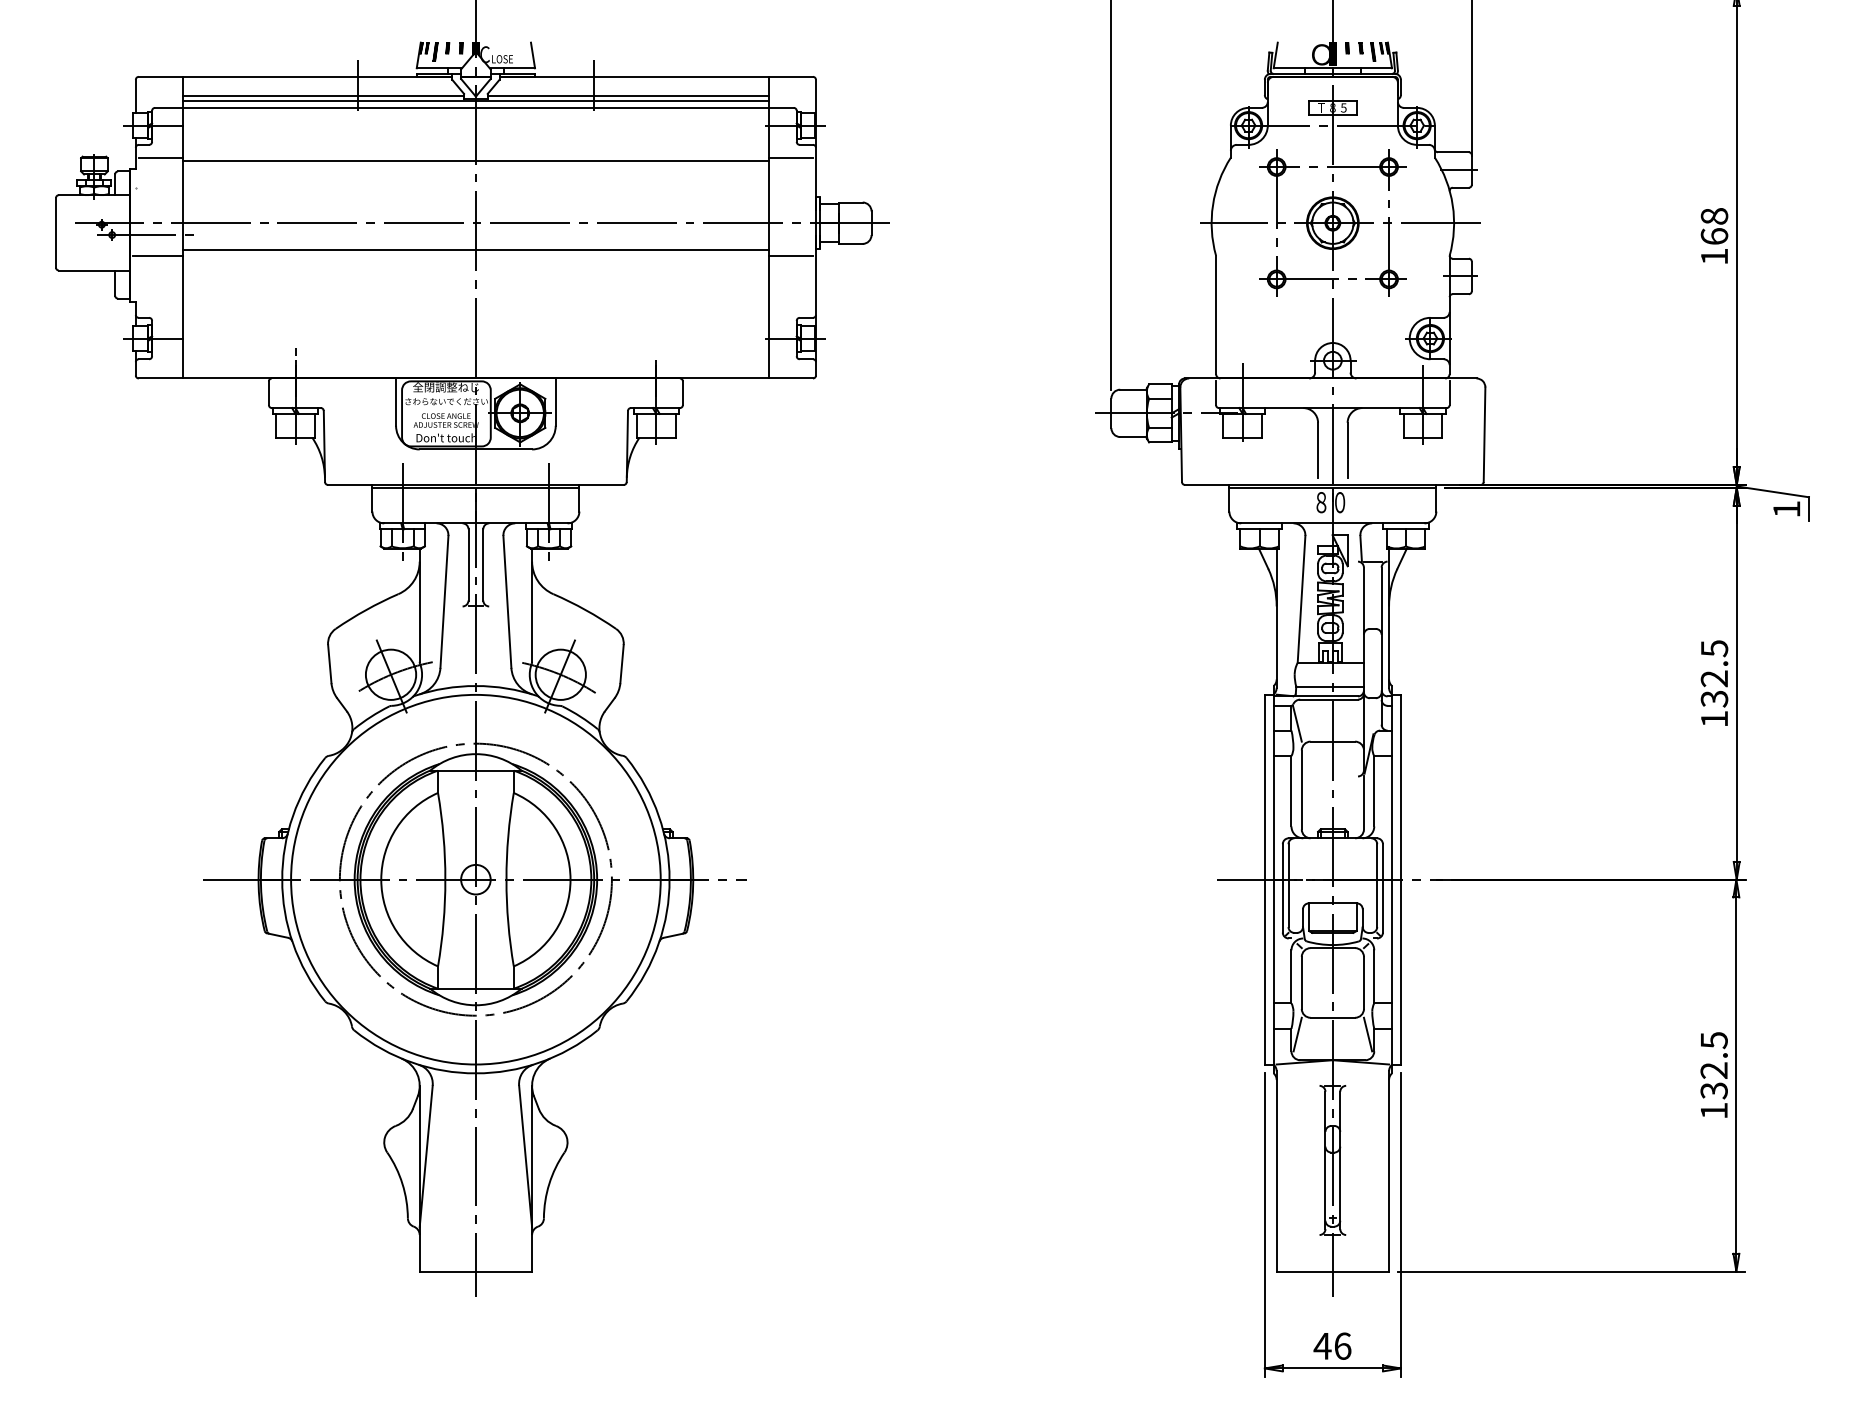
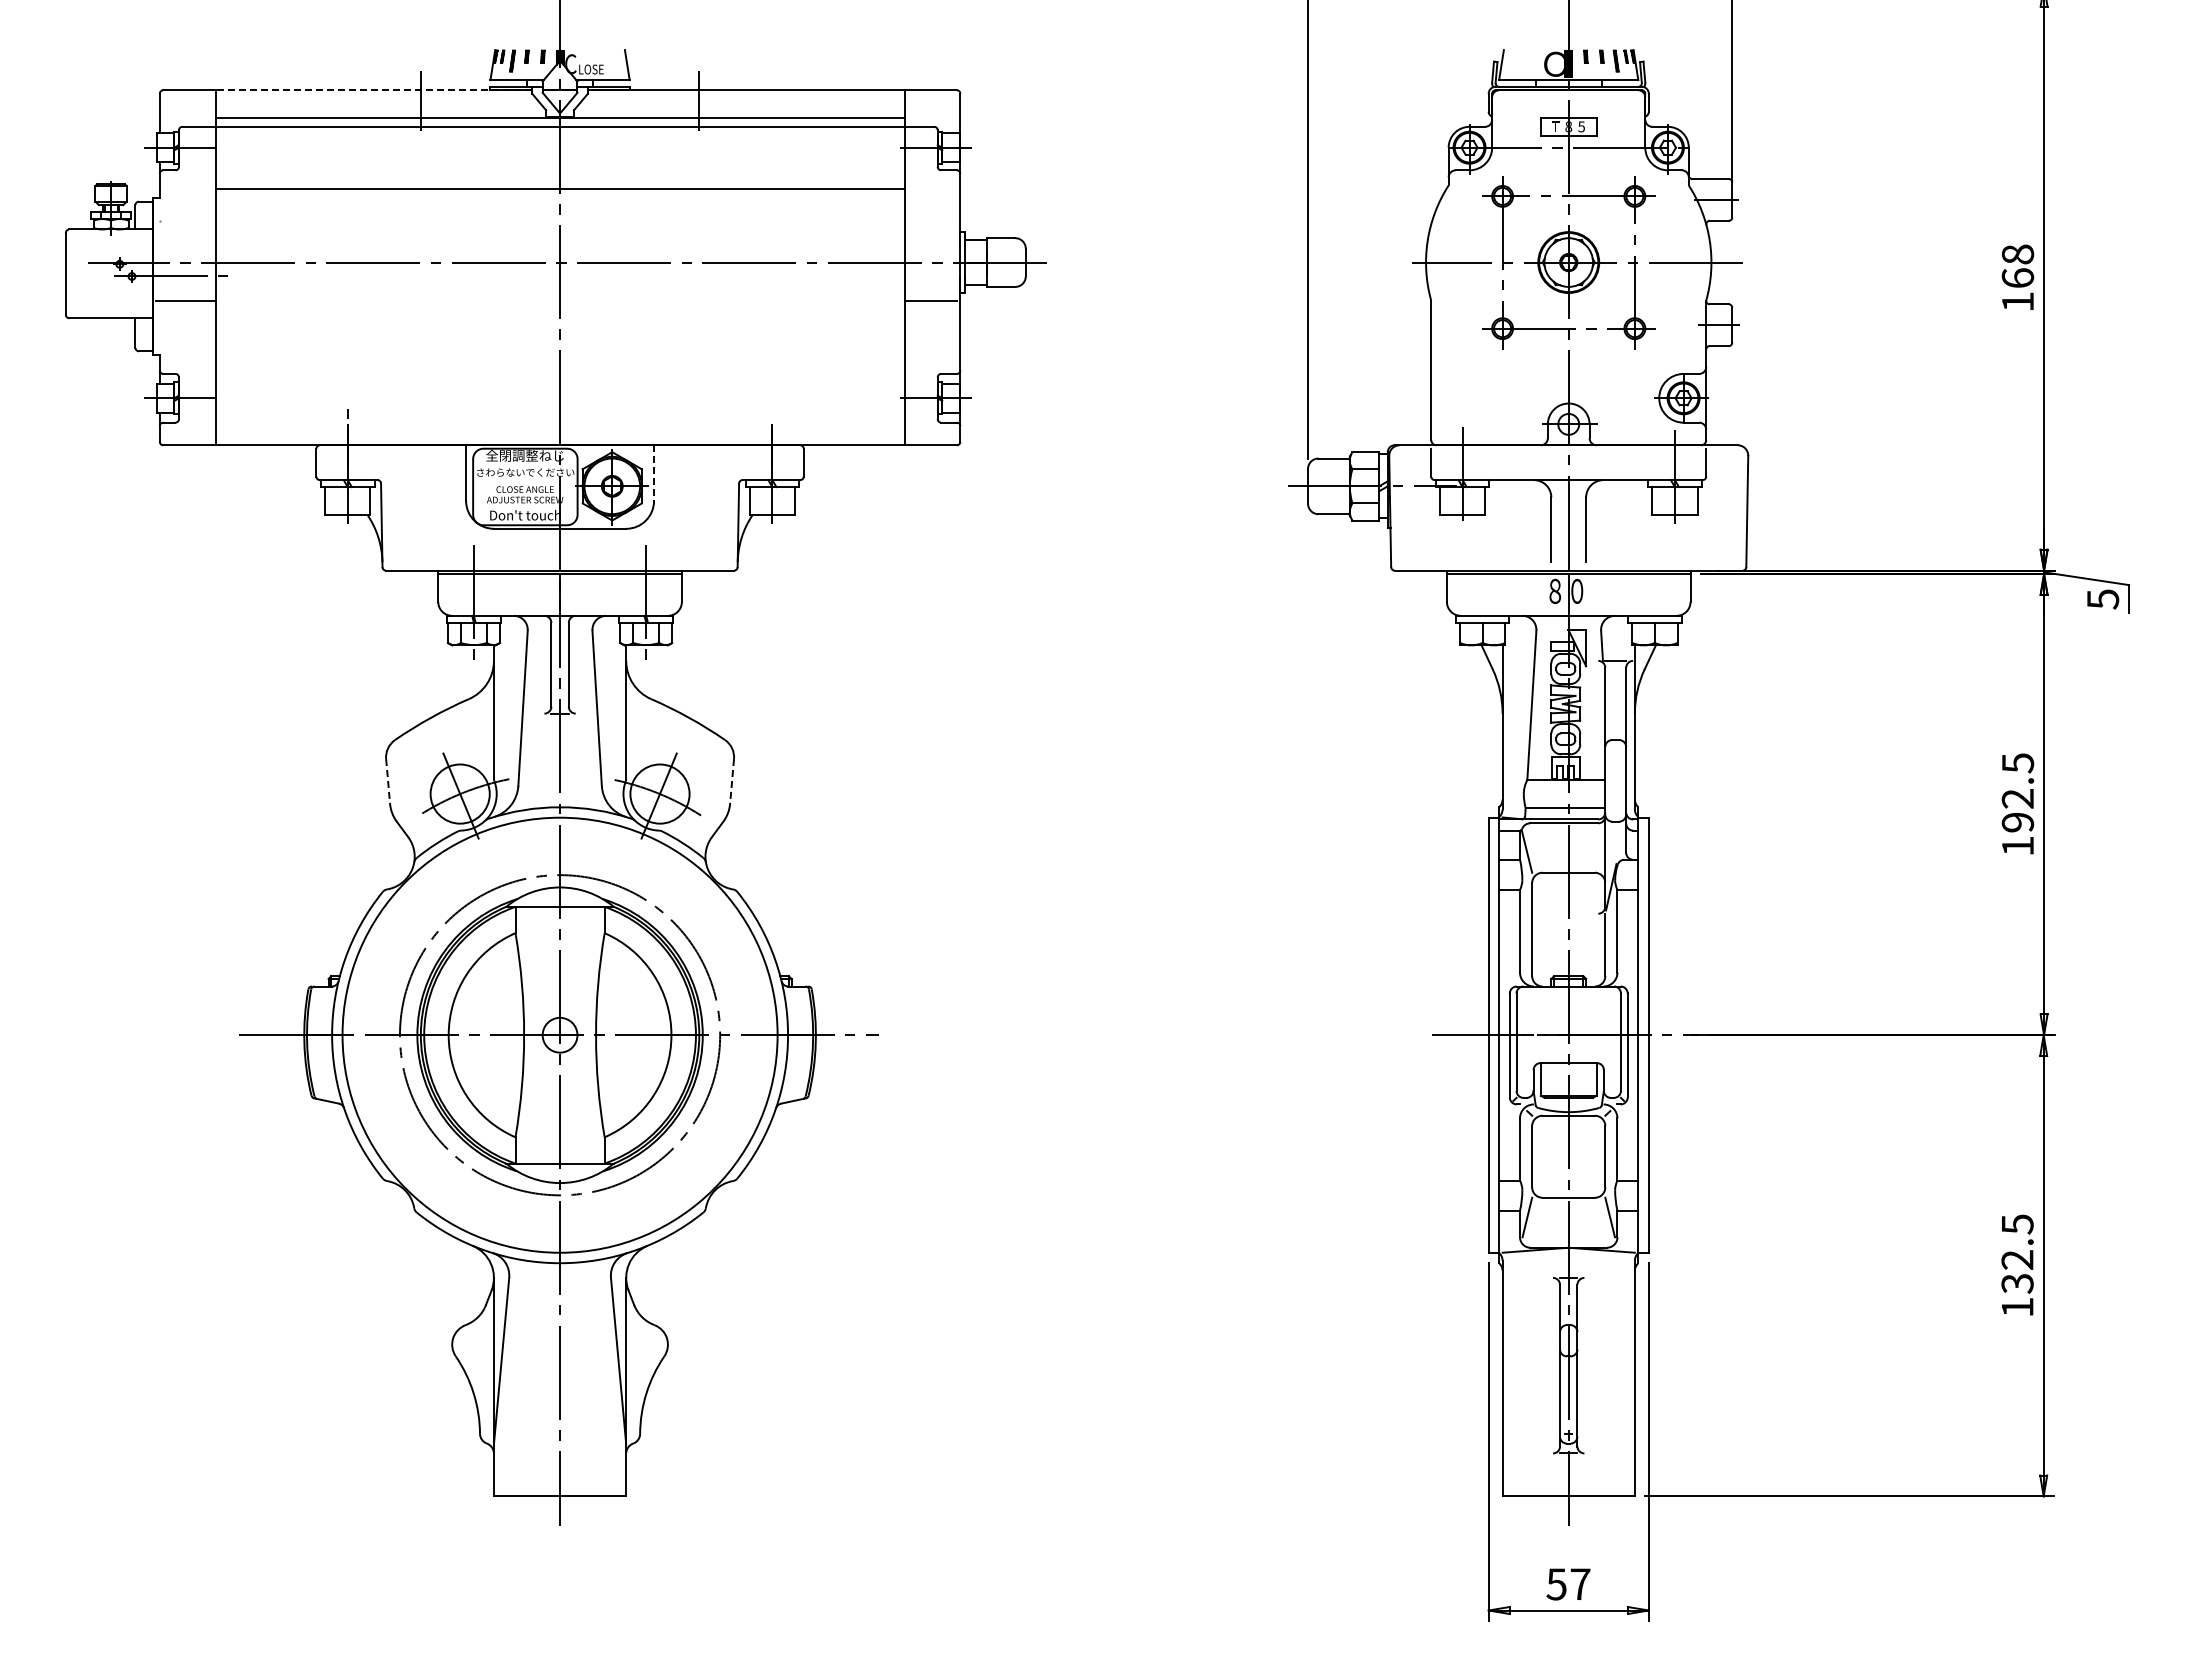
line: (317, 77) -> (373, 90), solid -> dashed
line: (323, 95) -> (380, 112), removed
line: (628, 95) -> (739, 112), removed
line: (161, 157) -> (189, 185), removed
line: (790, 157) -> (930, 185), removed
line: (475, 249) -> (559, 293), removed
line: (556, 402) -> (654, 473), solid -> dashed
text: (1787, 509) -> (2103, 599), 1 -> 5
line: (330, 664) -> (388, 781), solid -> dashed
line: (622, 664) -> (732, 781), solid -> dashed
text: (1714, 698) -> (2017, 822), 132.5 -> 192.5
text: (1331, 1346) -> (1567, 1584), 46 -> 57

